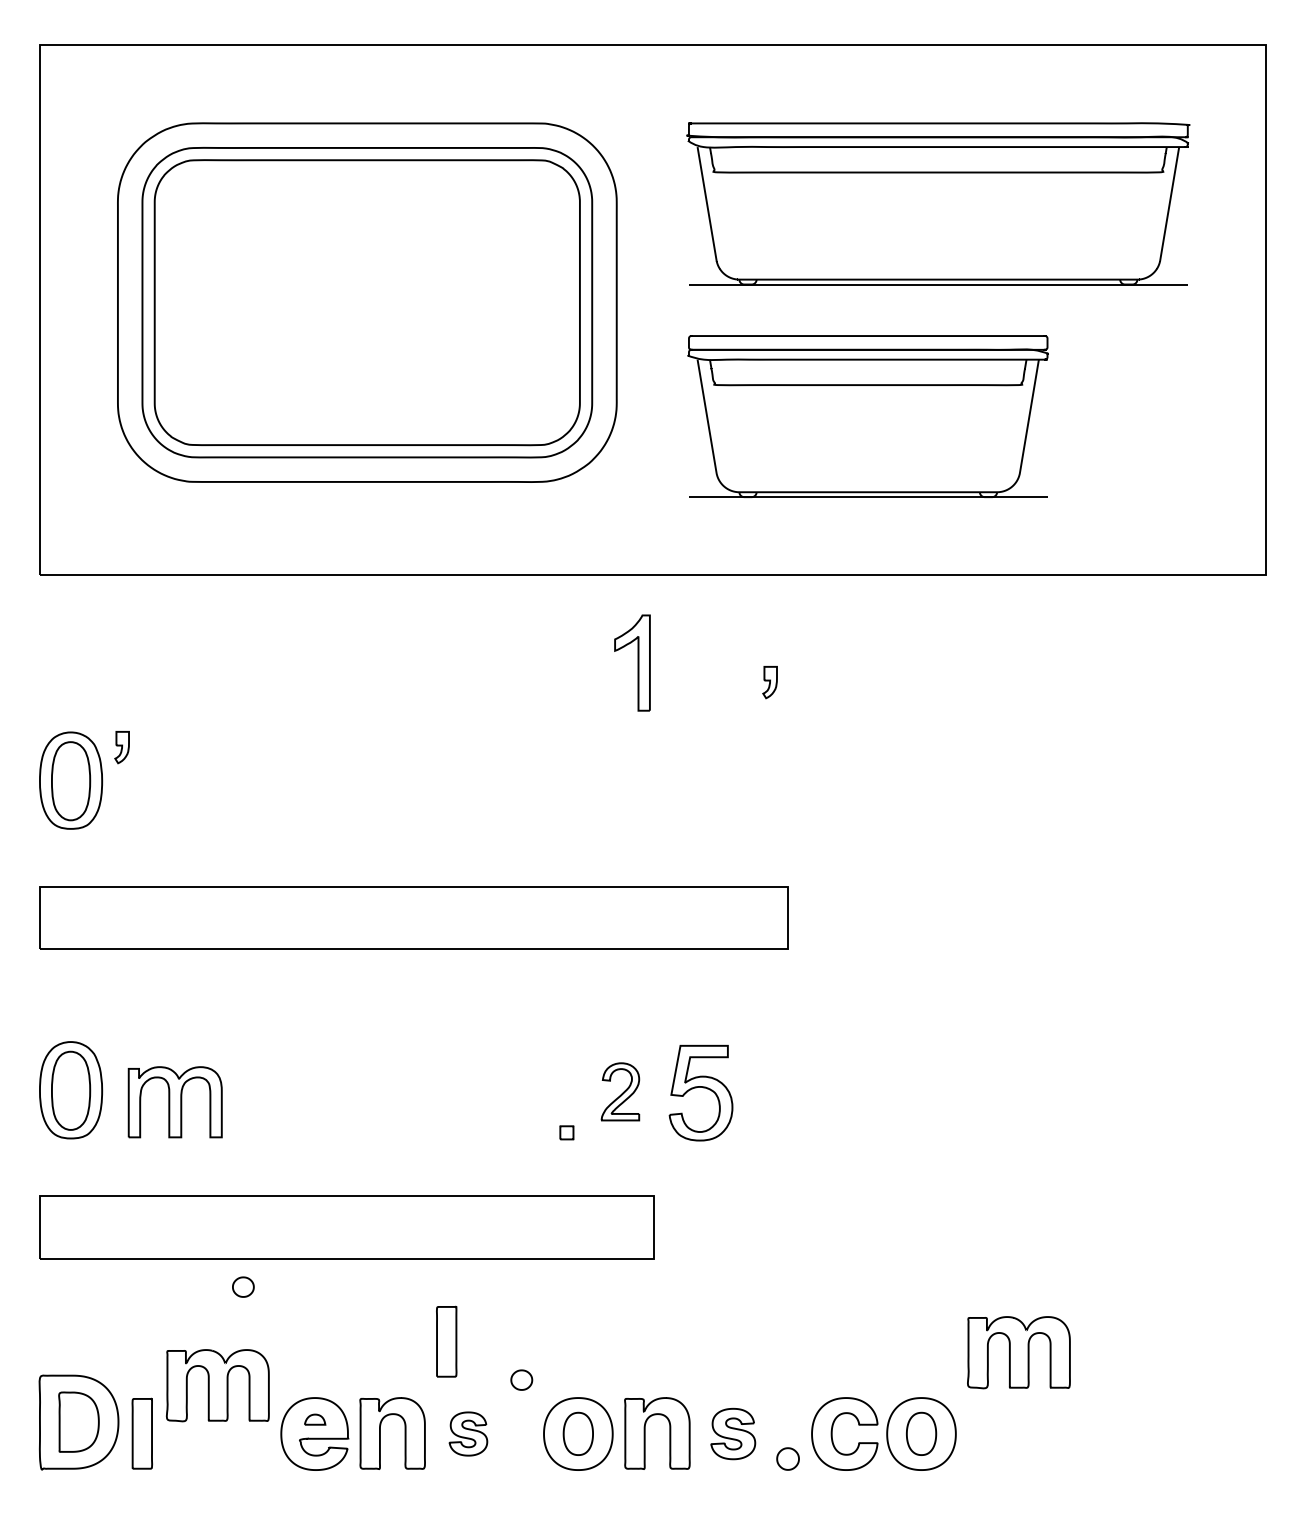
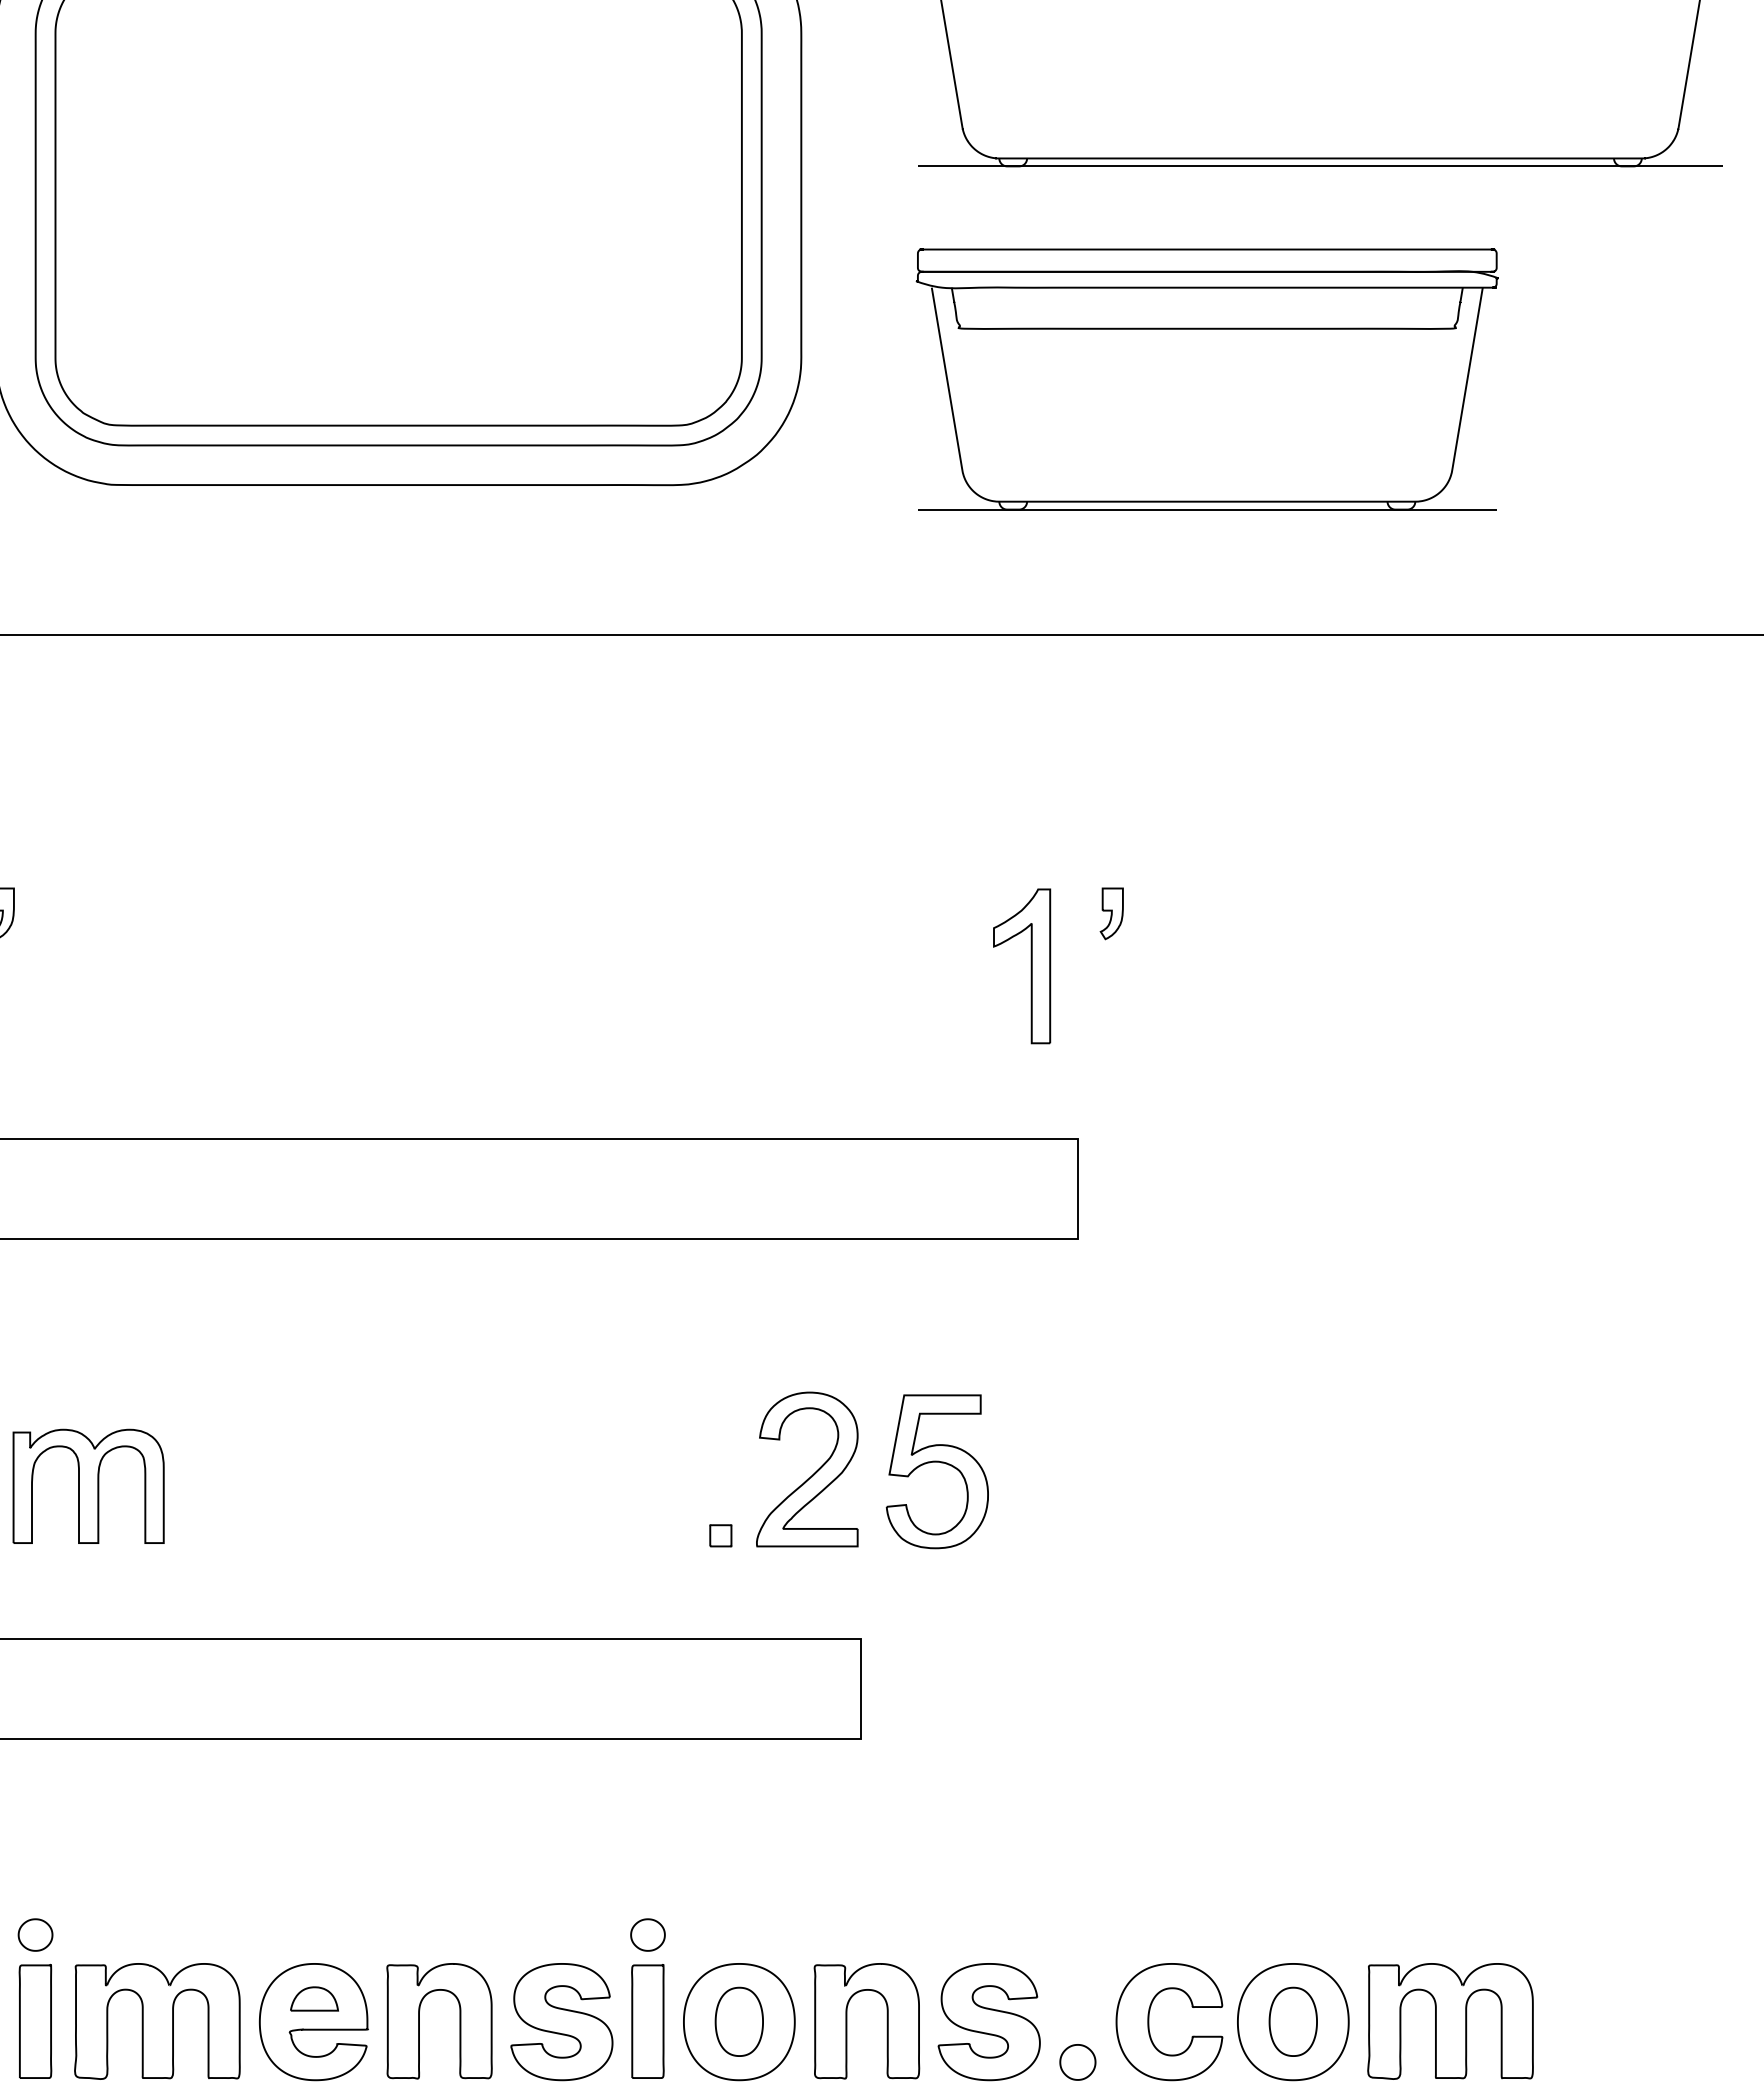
part: (632, 662) -> (1022, 965), moved
part: (769, 682) -> (1110, 913), moved
part: (620, 1091) -> (807, 1469), size x1.67
part: (243, 1286) -> (35, 1933), moved
part: (446, 1341) -> (647, 2021), moved
part: (1018, 1352) -> (1449, 2021), moved
part: (217, 1385) -> (156, 2021), moved
part: (314, 1419) -> (313, 1998), size x1.43
part: (468, 1433) -> (561, 2021), size x1.67
part: (733, 1433) -> (989, 2021), size x1.43

